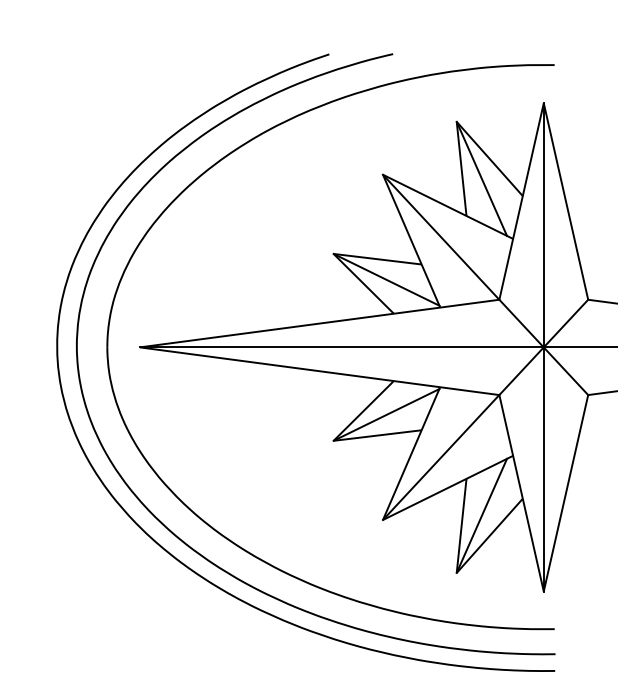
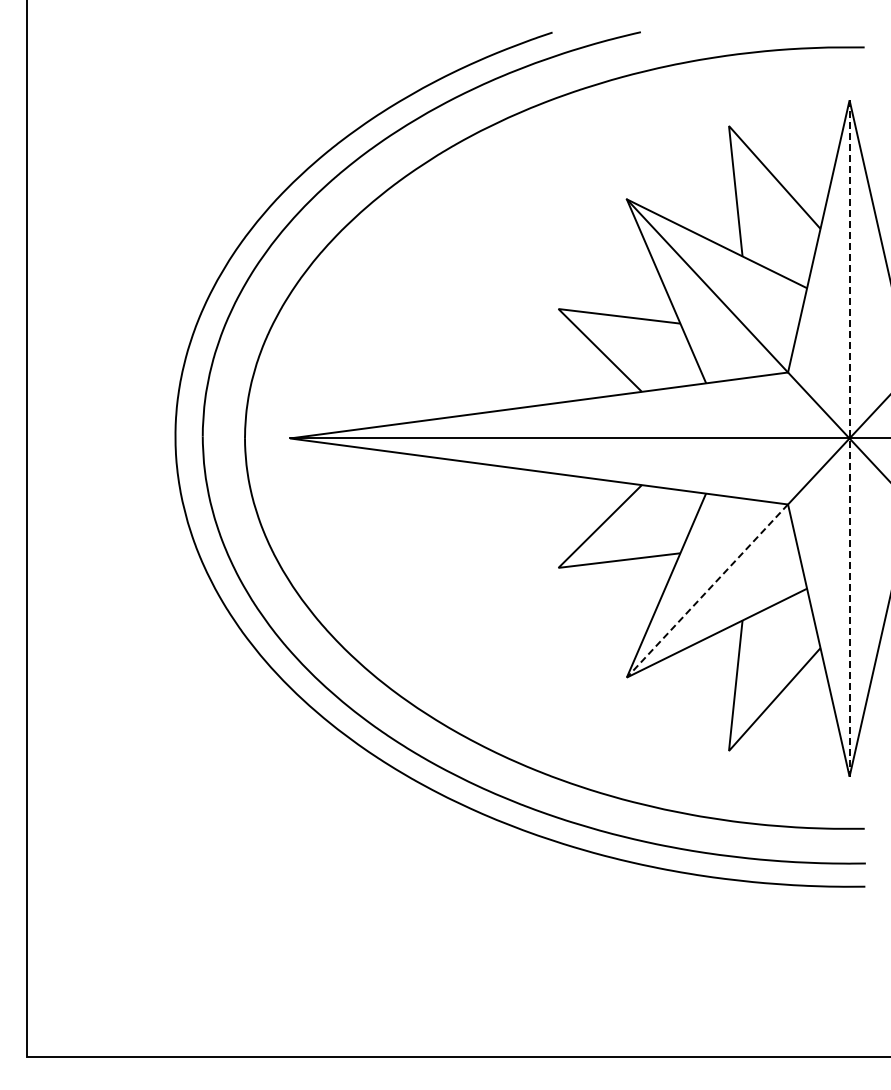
line: (481, 179) -> (763, 205), removed
line: (386, 279) -> (631, 344), removed
line: (543, 347) -> (849, 438), solid -> dashed
line: (386, 414) -> (631, 531), removed
line: (441, 457) -> (707, 591), solid -> dashed
line: (481, 515) -> (763, 671), removed

